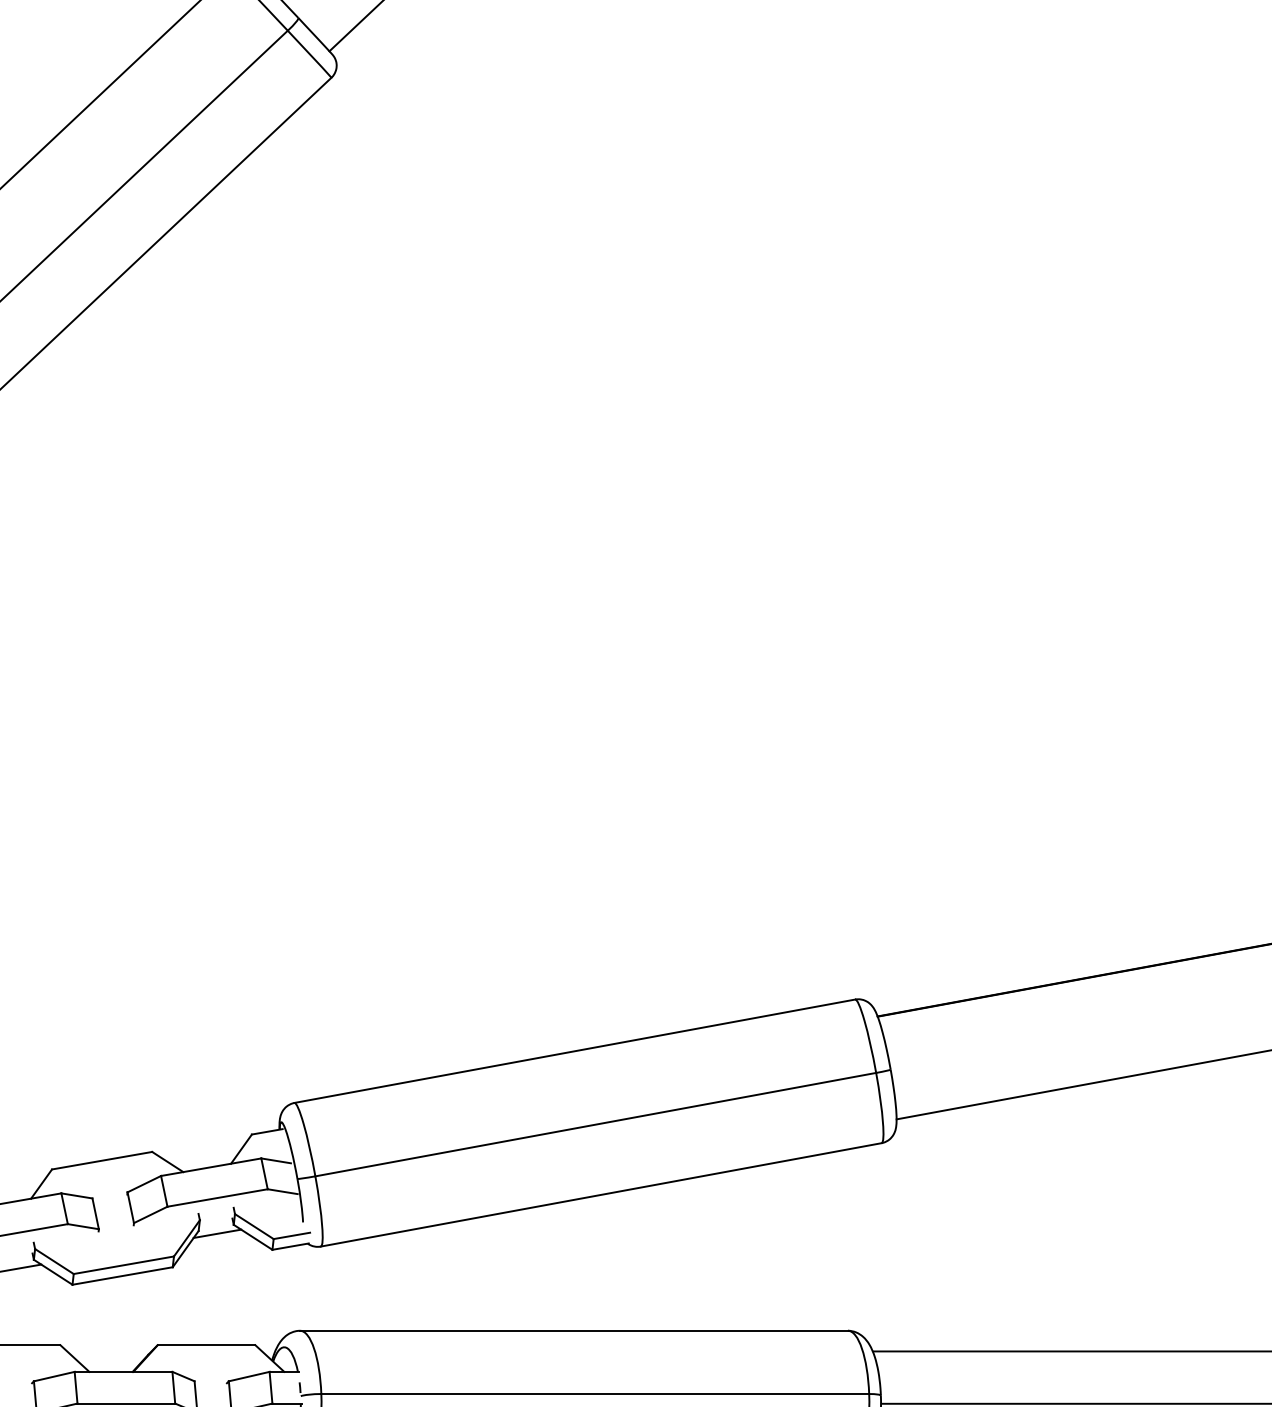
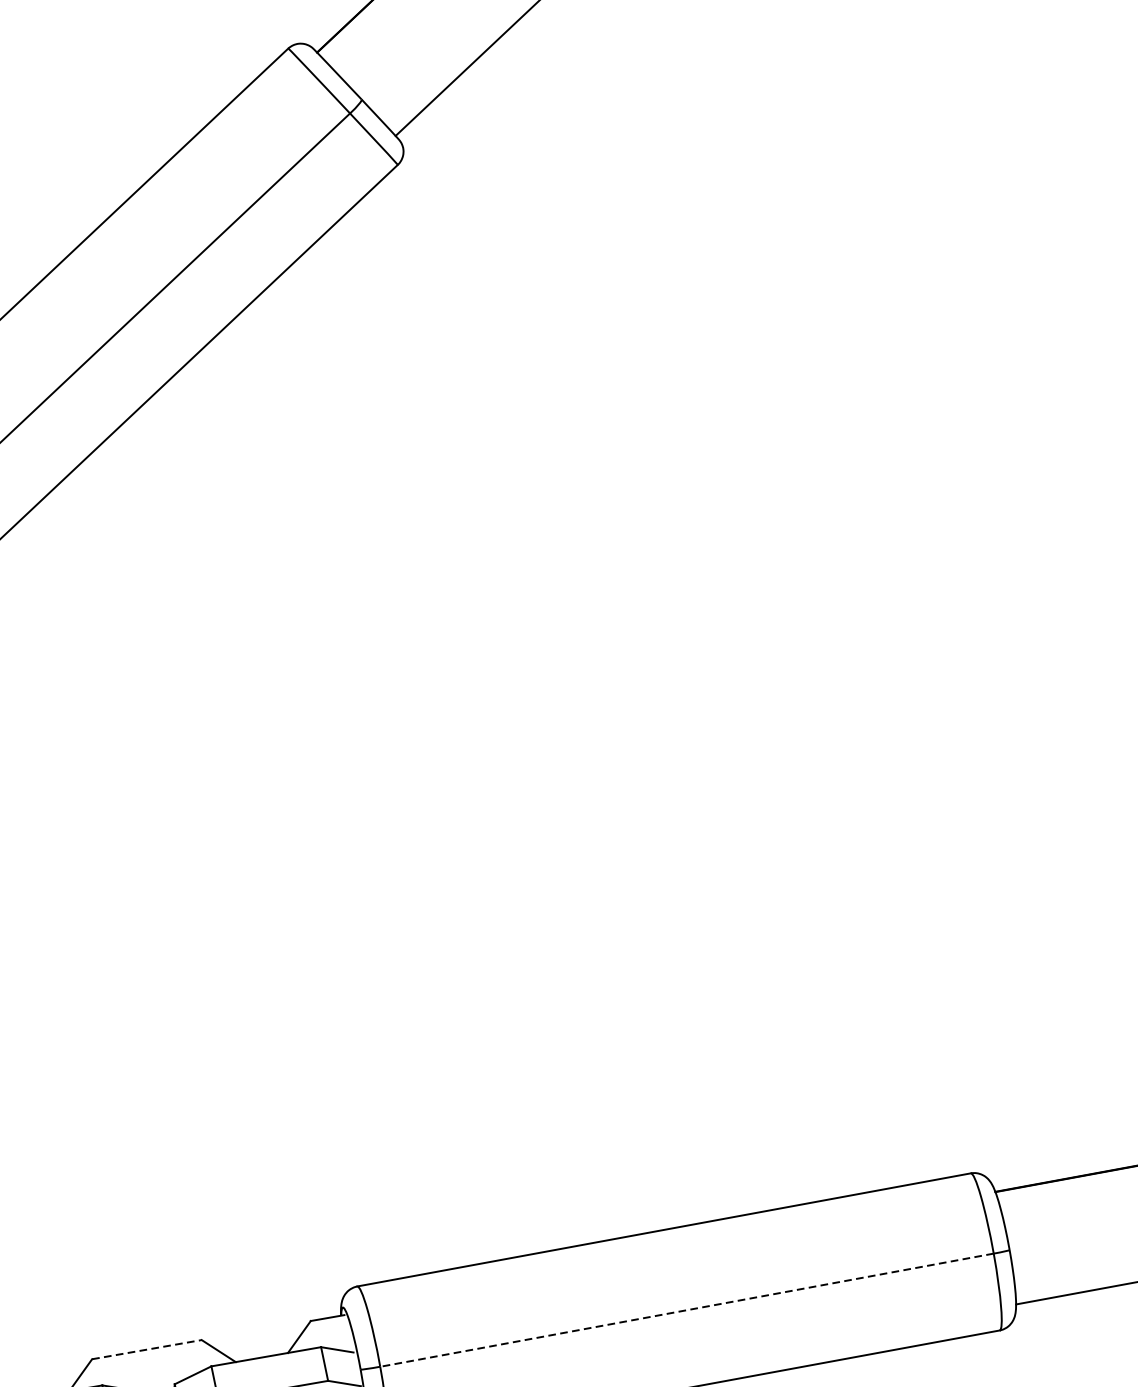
line: (595, 1124) -> (686, 1310), solid -> dashed
line: (102, 1160) -> (147, 1349), solid -> dashed

